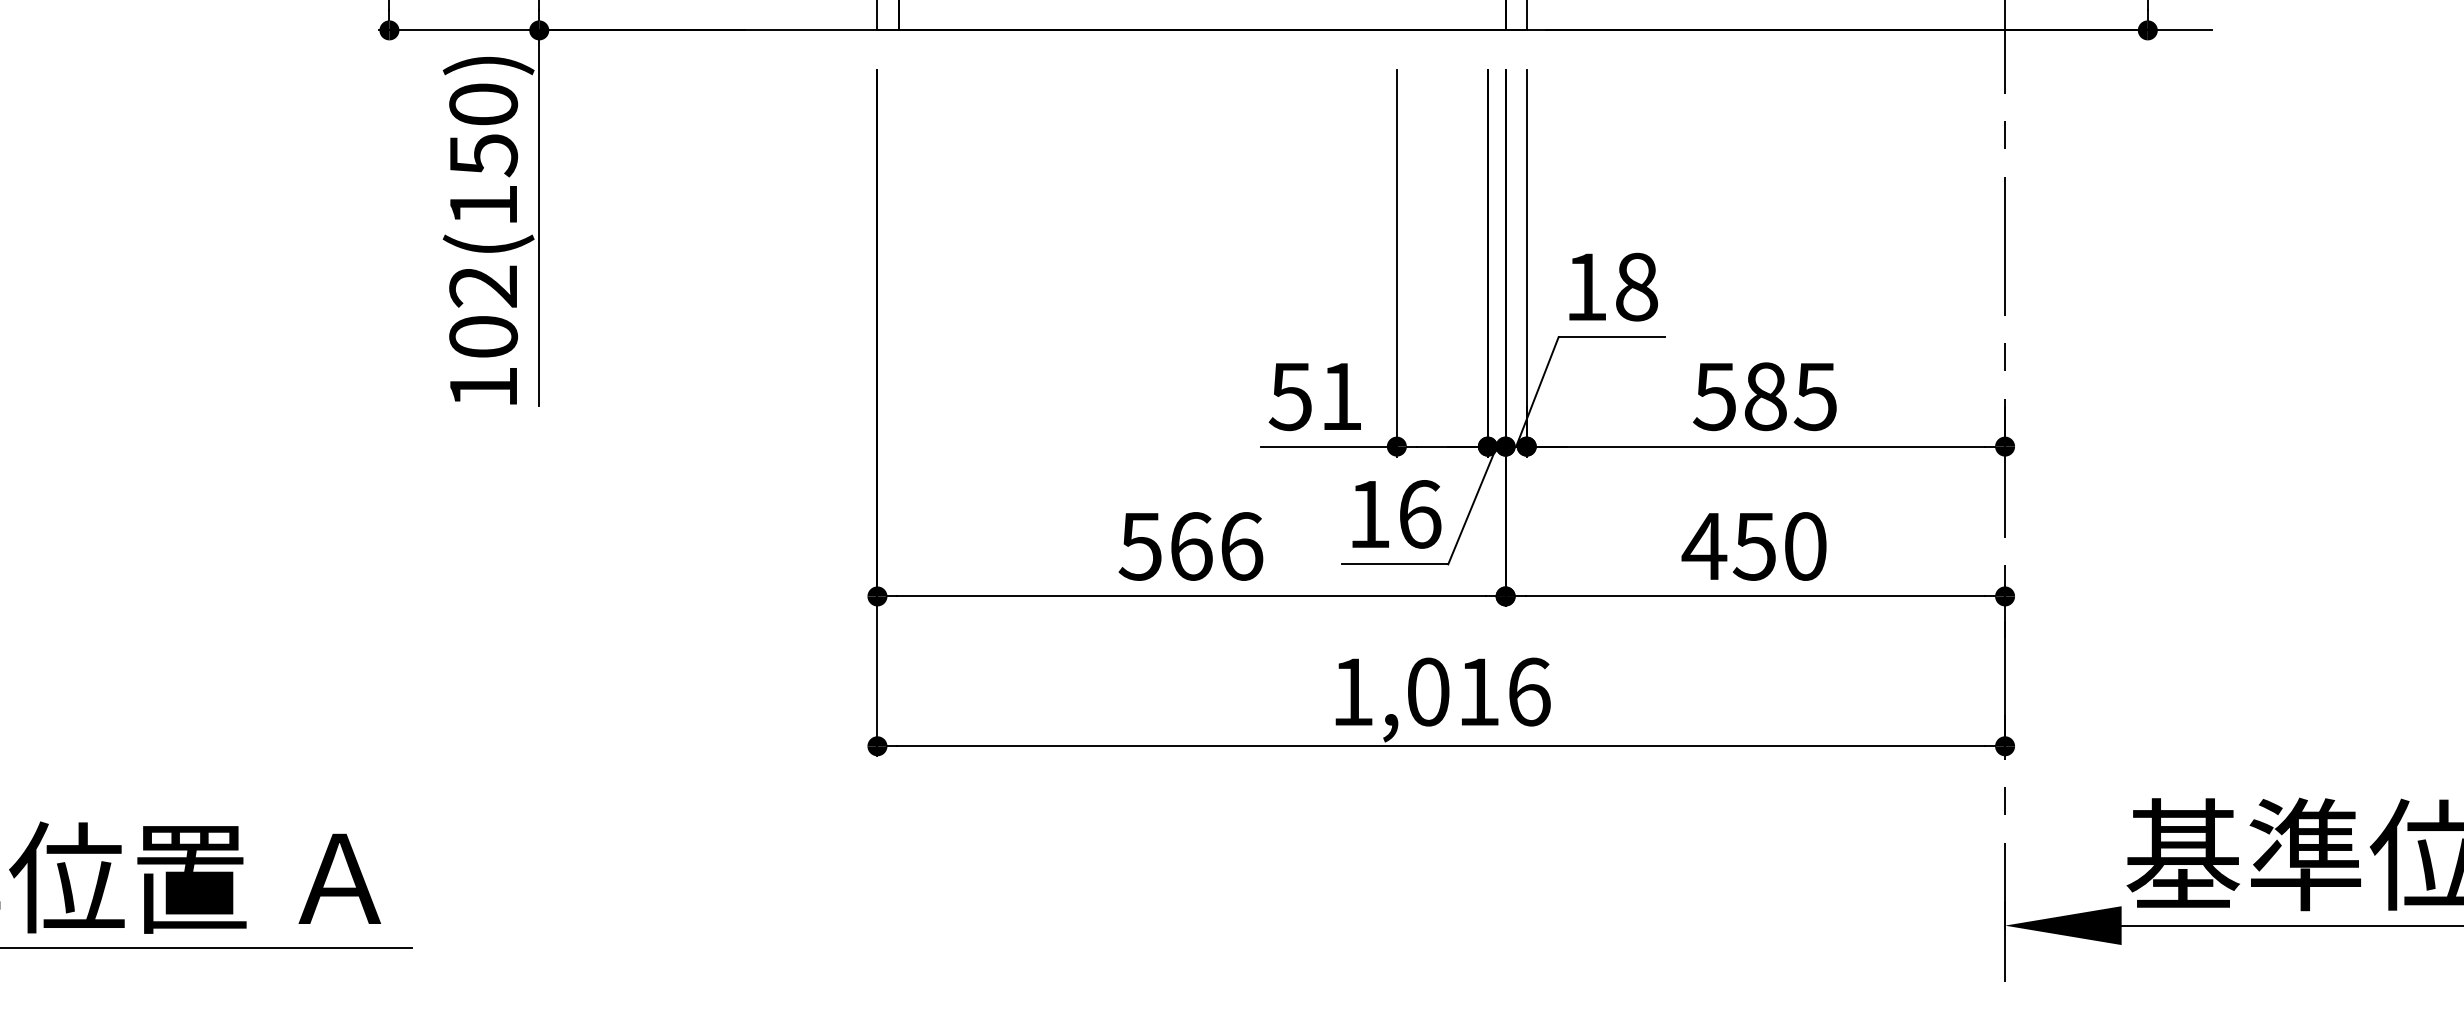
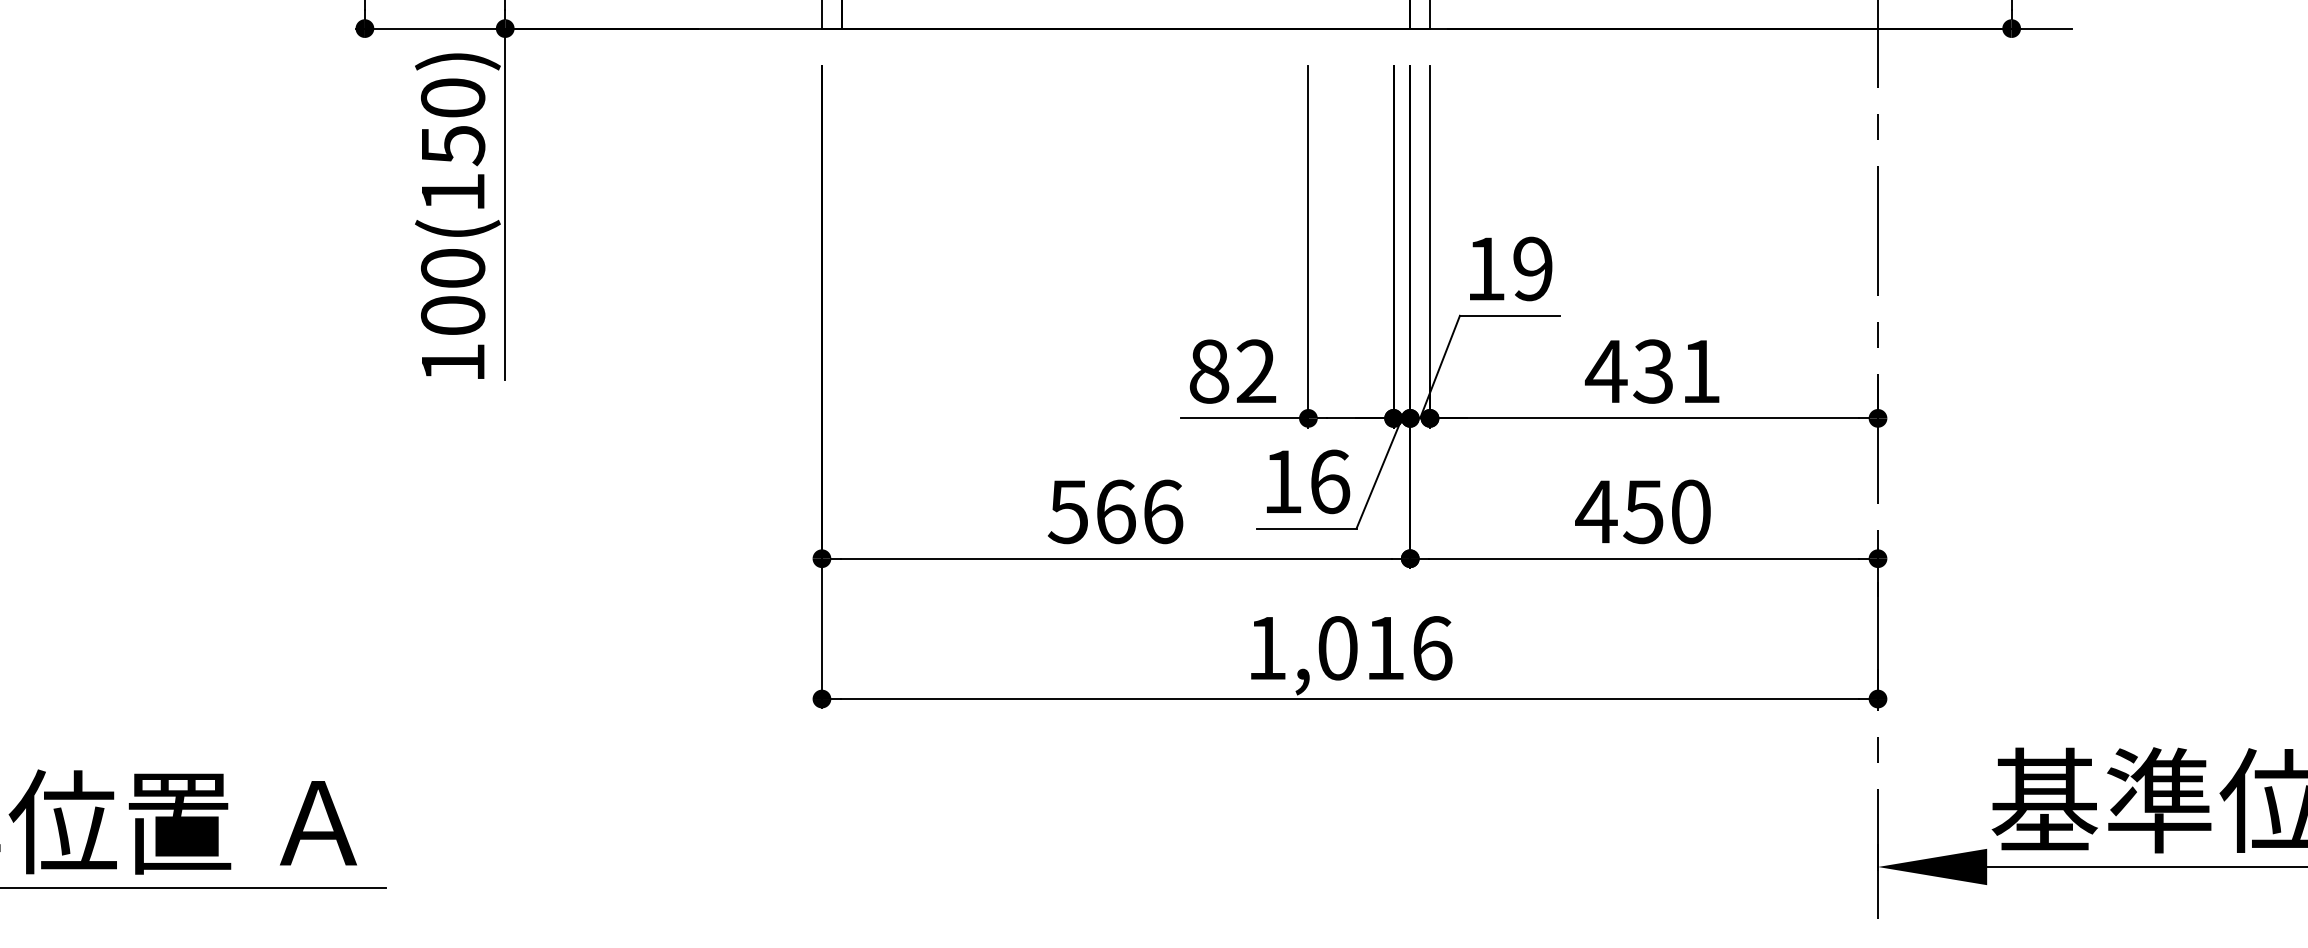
text: (483, 286) -> (453, 268), 102(150) -> 100(150)
text: (1636, 286) -> (1532, 268), 18 -> 19
text: (1315, 396) -> (1232, 371), 51 -> 82
text: (1764, 396) -> (1652, 371), 585 -> 431

